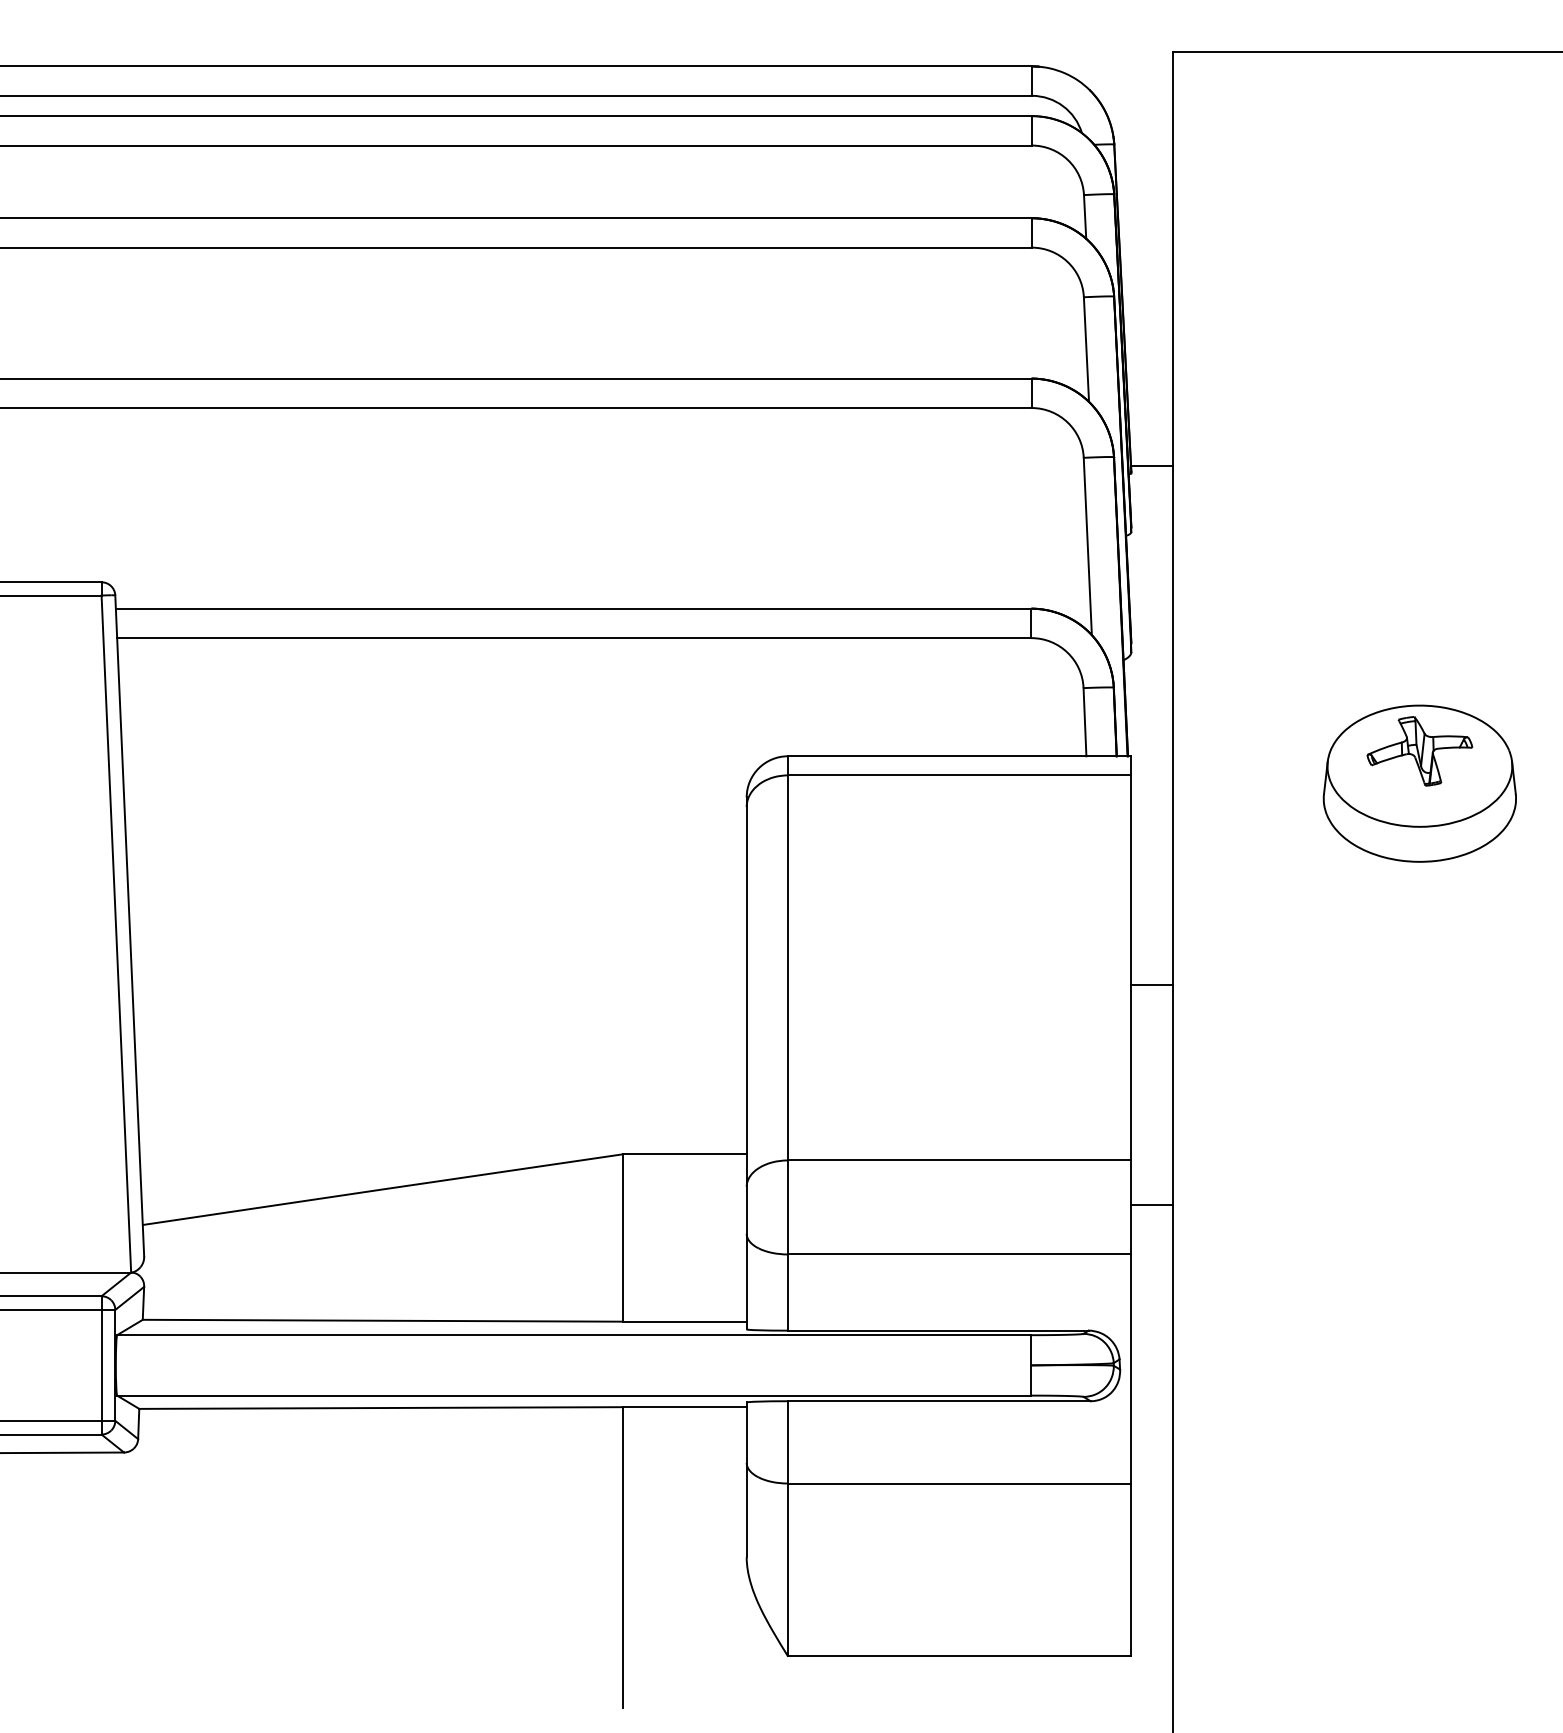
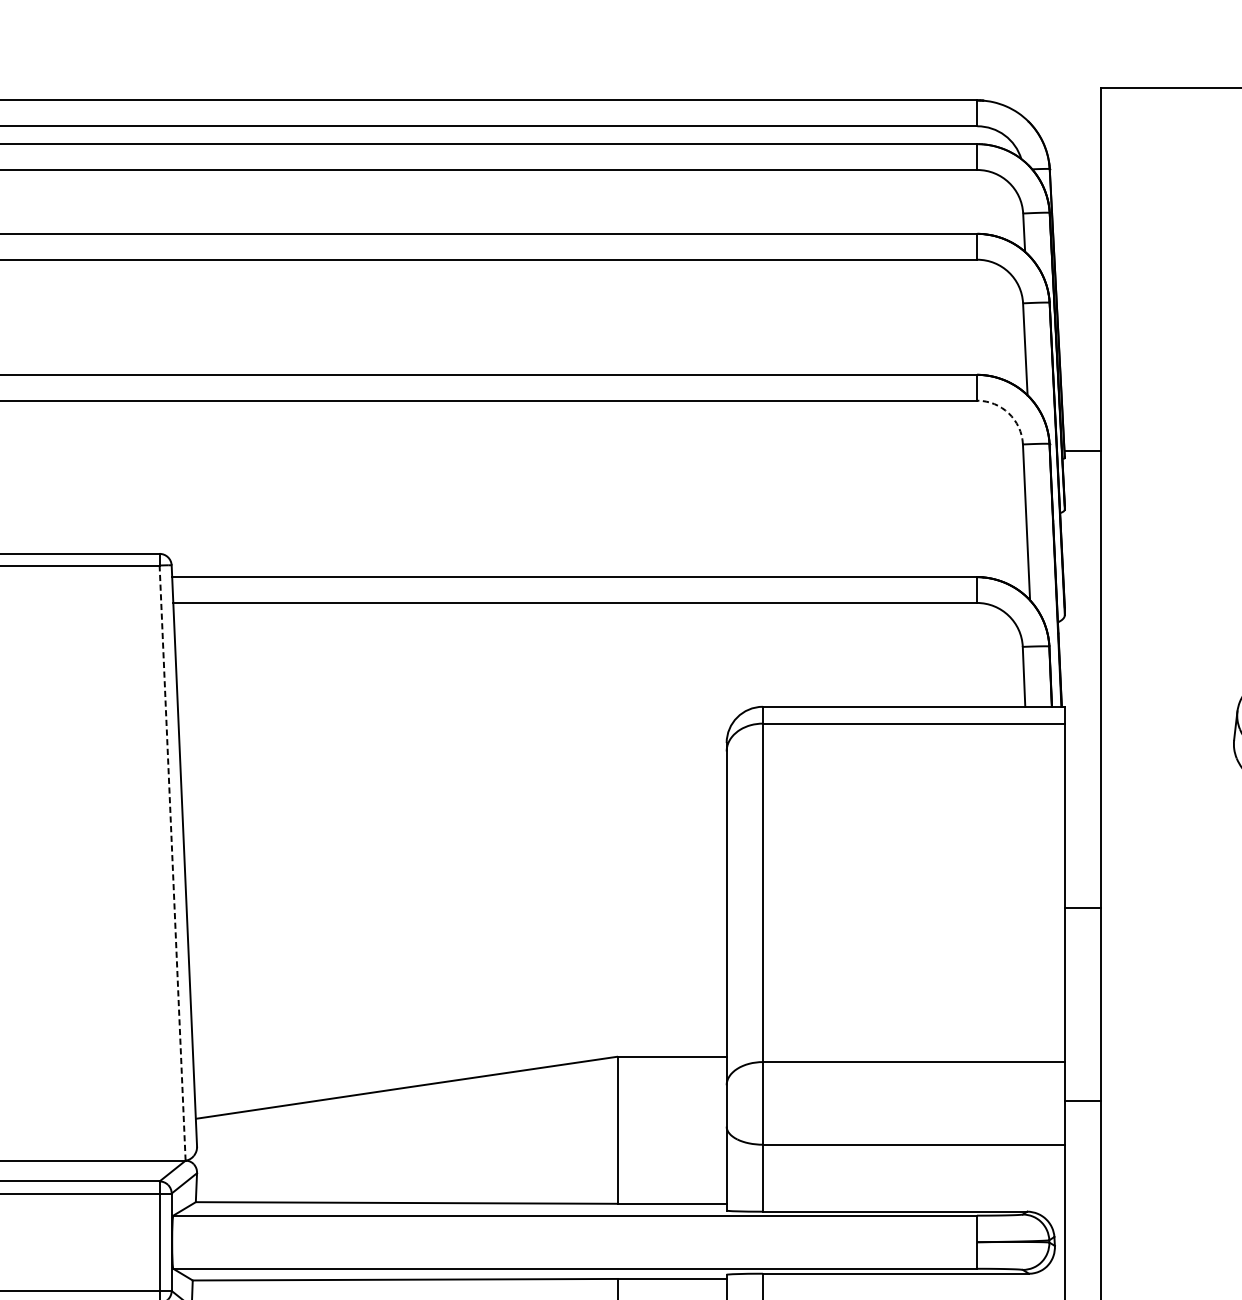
arc: (1067, 422) -> (1008, 413), solid -> dashed
line: (116, 934) -> (172, 863), solid -> dashed

